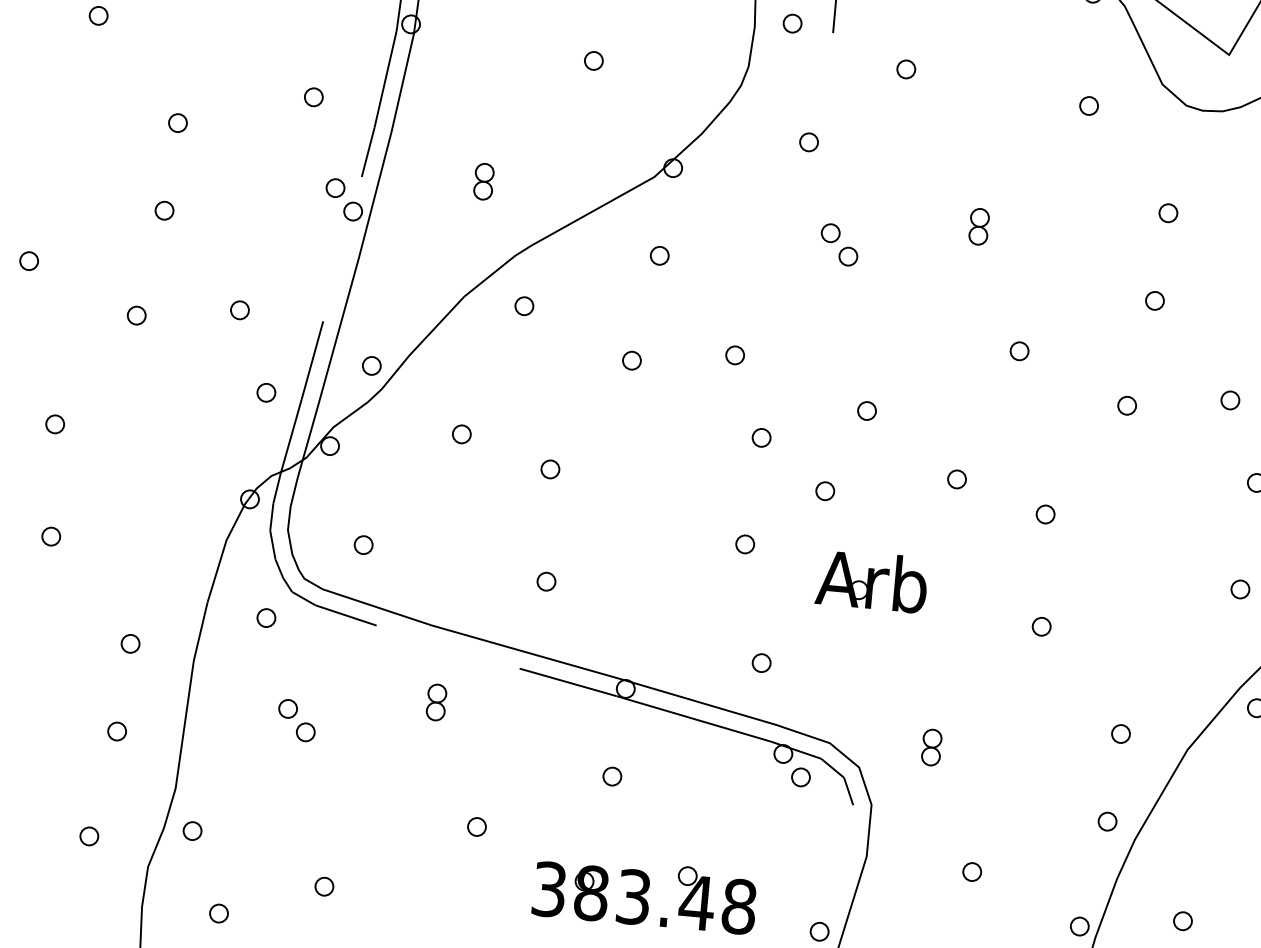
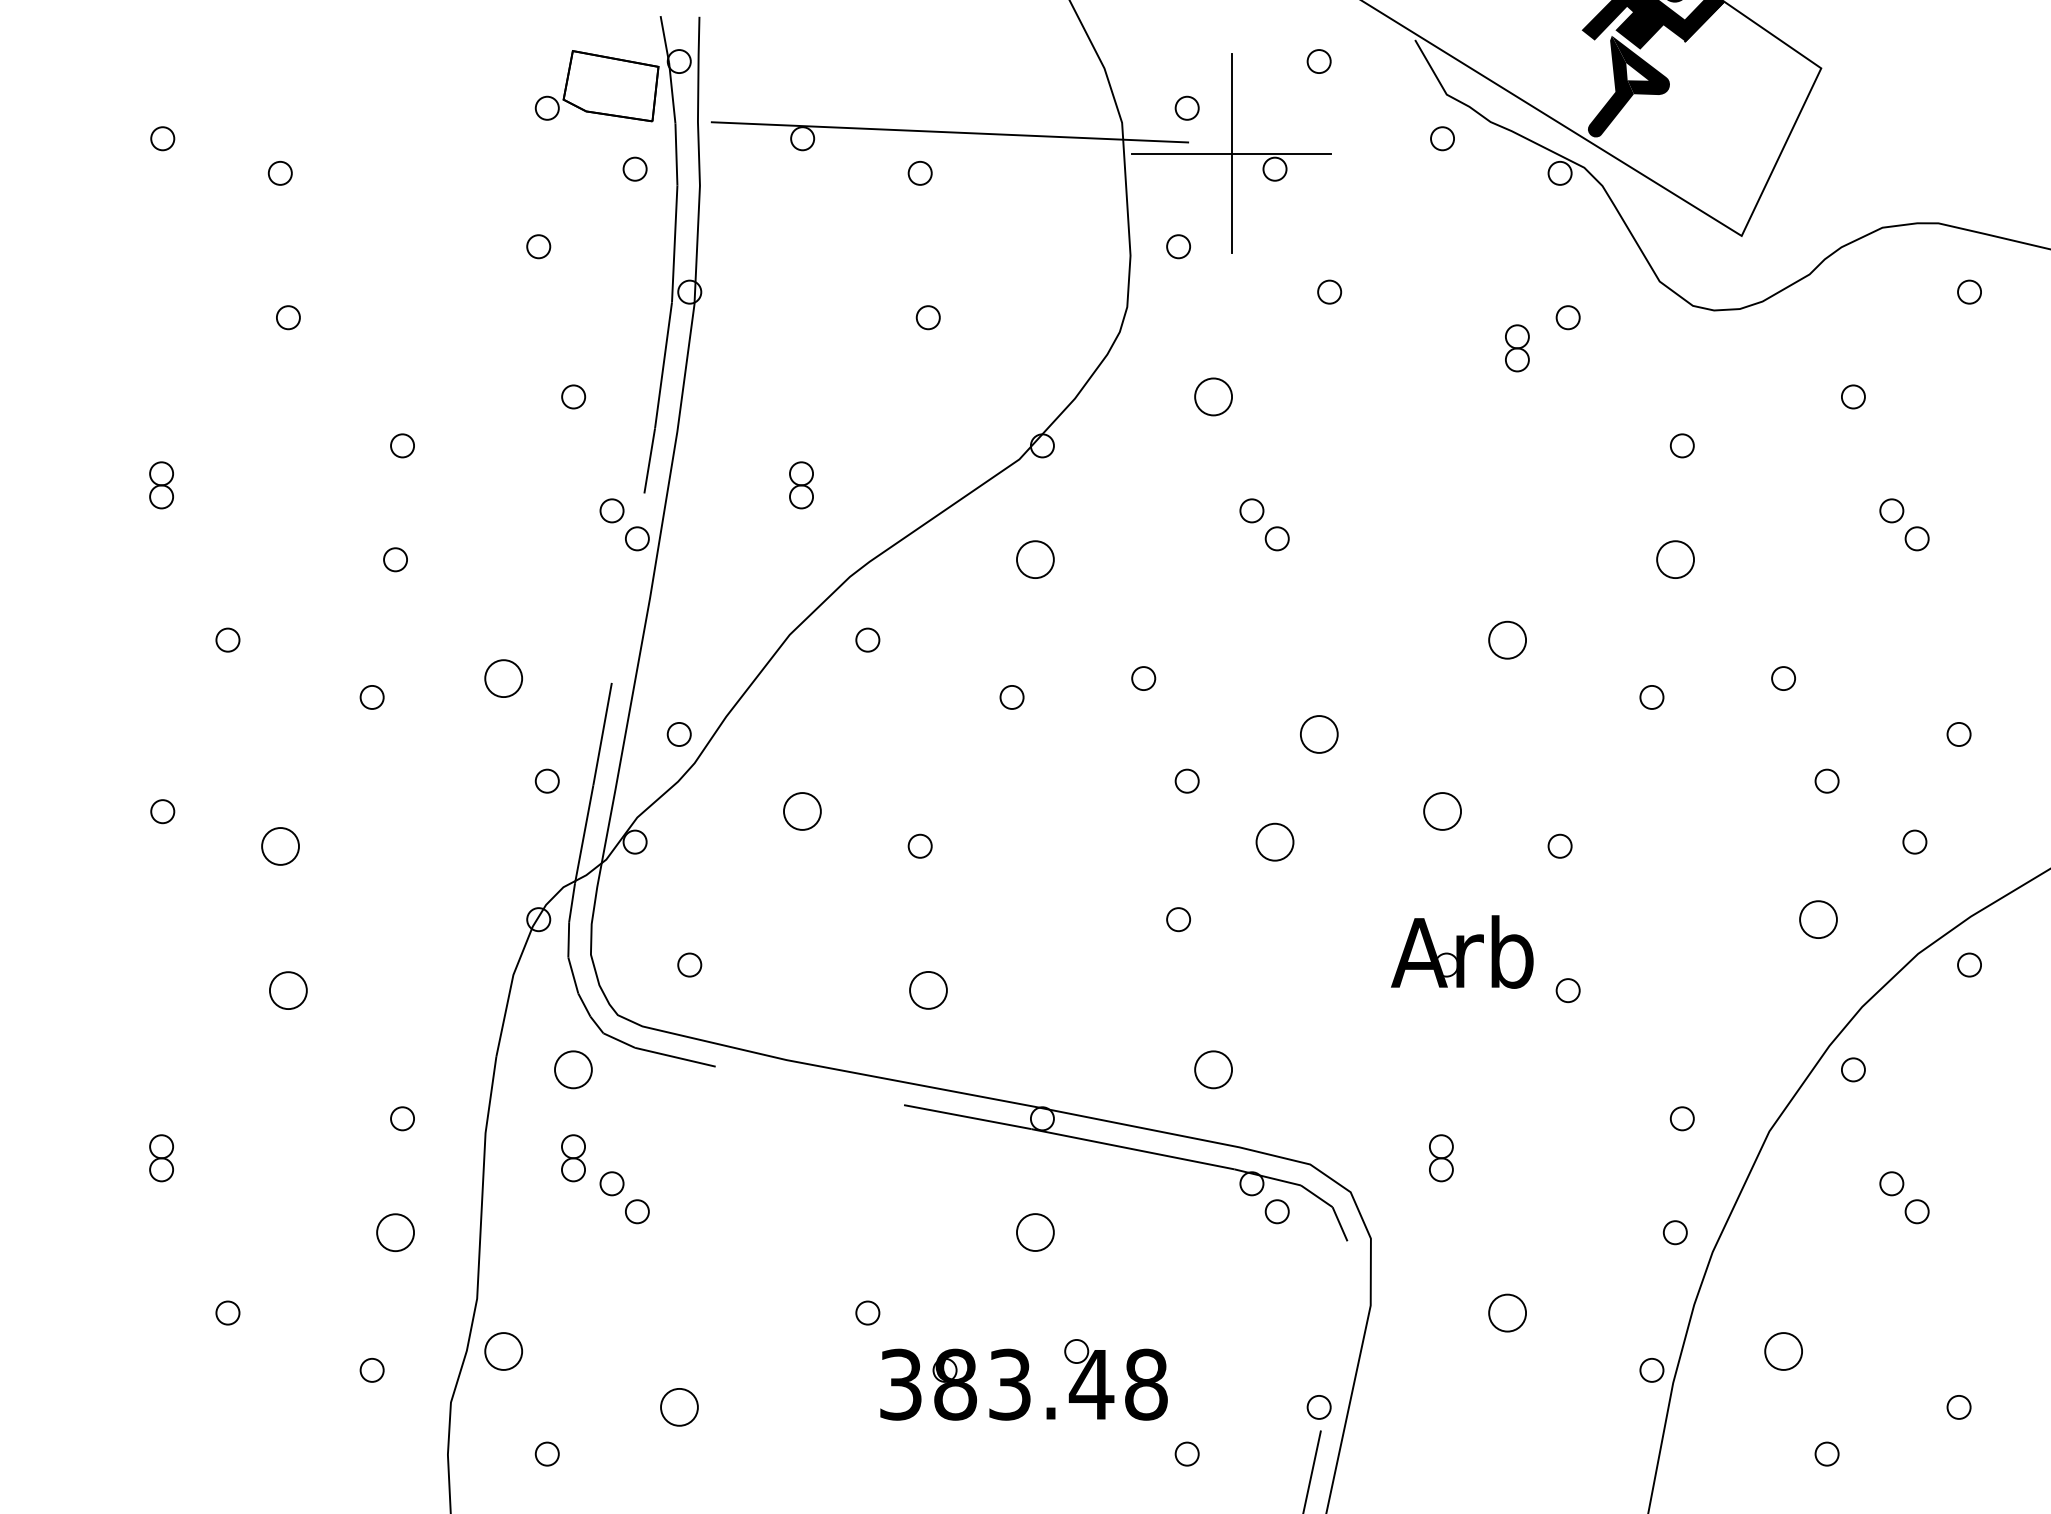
circle: (809, 142) -> (1213, 396), size x1.6
part: (979, 226) -> (1517, 348), moved
circle: (659, 255) -> (1035, 559), size x1.6
circle: (1154, 300) -> (1674, 559), size x1.6
circle: (239, 310) -> (503, 678), size x1.6
circle: (1019, 350) -> (1507, 639), size x1.6
circle: (866, 410) -> (1318, 734), size x1.6
circle: (54, 423) -> (279, 845), size x1.6
circle: (461, 434) -> (802, 811), size x1.6
circle: (957, 479) -> (1442, 811), size x1.6
circle: (824, 490) -> (1274, 841), size x1.6
circle: (50, 536) -> (287, 990), size x1.6
part: (872, 580) -> (1462, 951), moved
circle: (545, 581) -> (927, 990), size x1.6
circle: (1240, 589) -> (1818, 919), size x1.6
circle: (266, 617) -> (573, 1069), size x1.6
circle: (761, 662) -> (1213, 1069), size x1.6
part: (436, 702) -> (573, 1158), moved
circle: (117, 731) -> (395, 1232), size x1.6
circle: (612, 776) -> (1035, 1232), size x1.6
circle: (192, 831) -> (503, 1351), size x1.6
circle: (972, 871) -> (1507, 1312), size x1.6
circle: (323, 886) -> (678, 1407), size x1.6
part: (644, 894) -> (1023, 1379), moved
circle: (1182, 921) -> (1783, 1351), size x1.6

